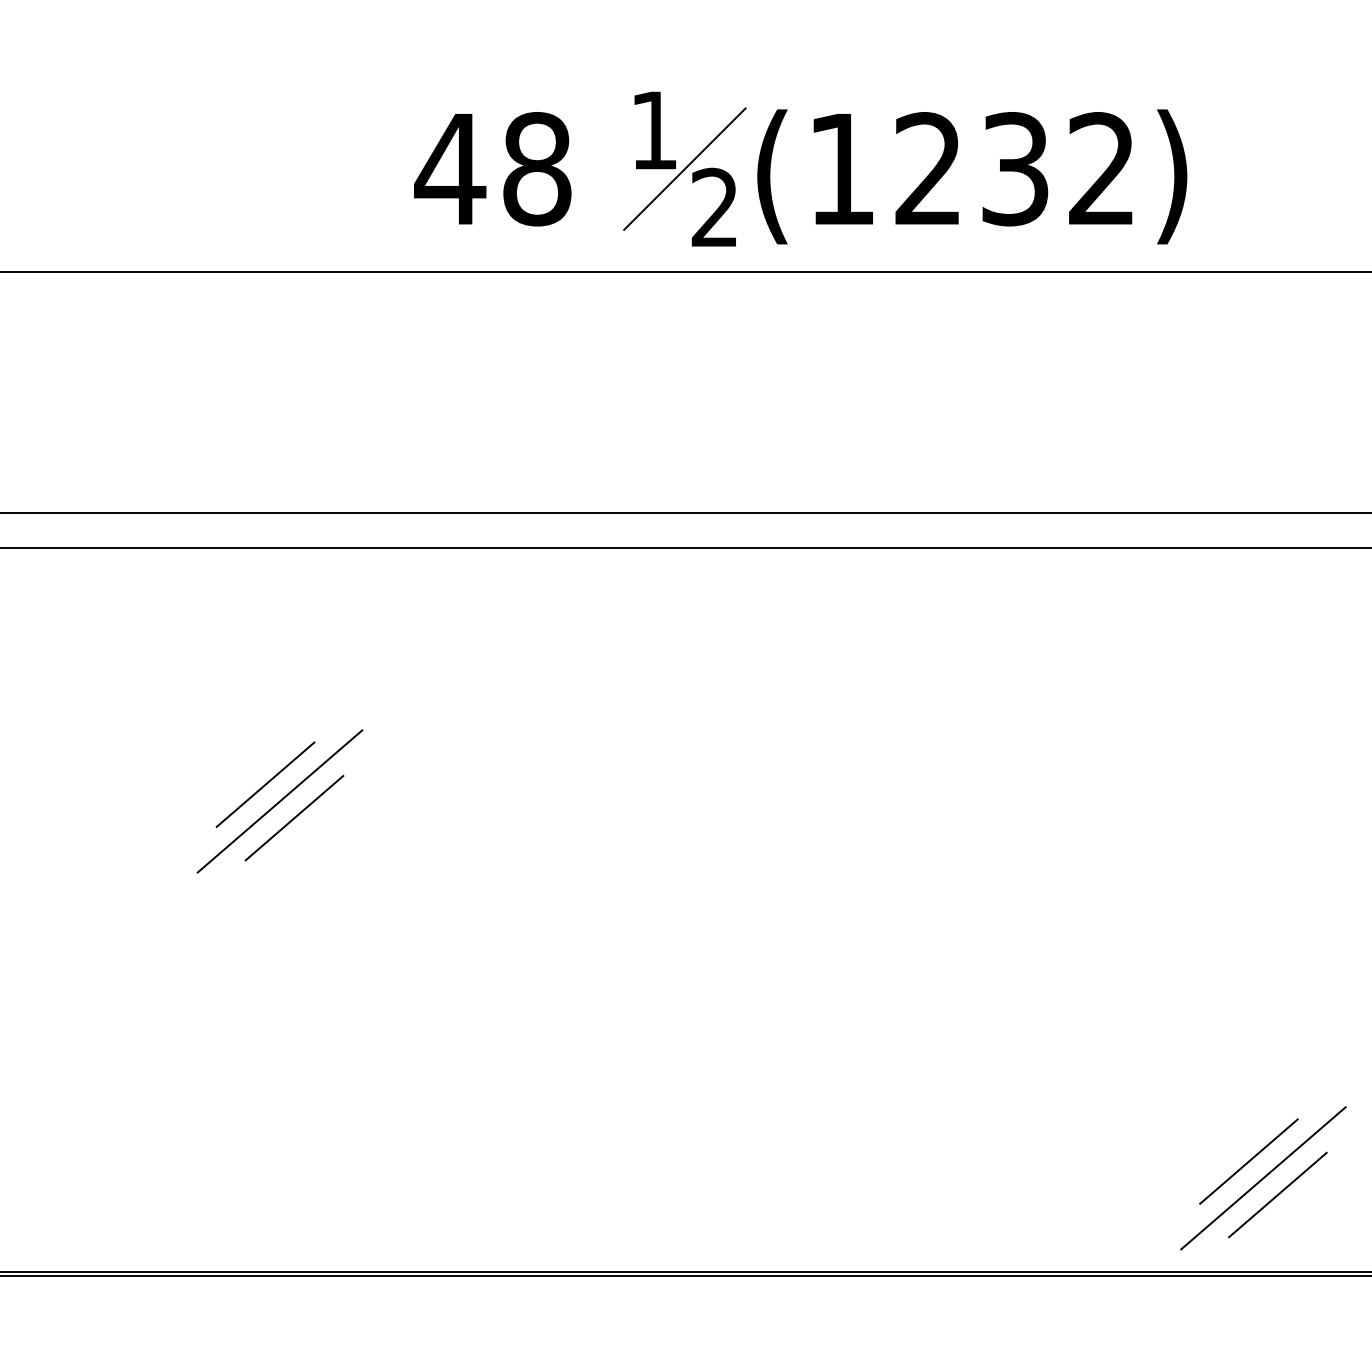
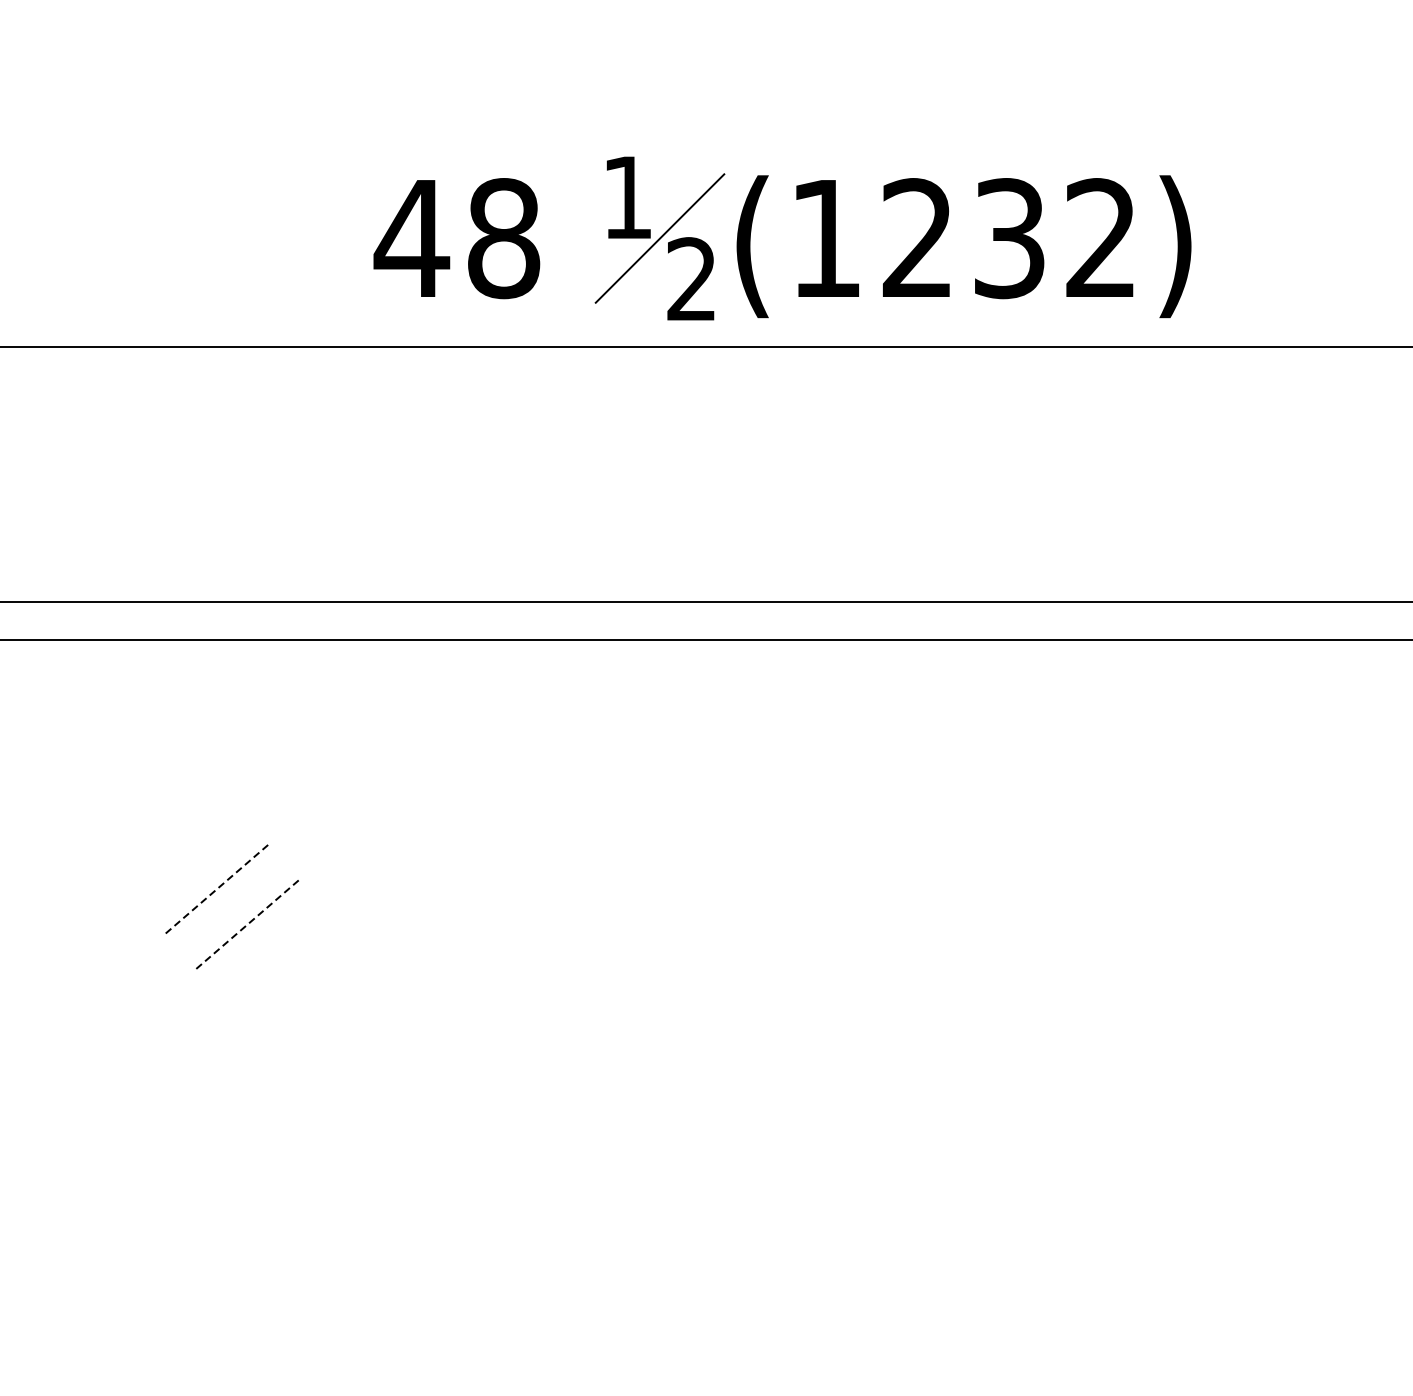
line: (265, 785) -> (216, 890), solid -> dashed
line: (279, 801) -> (231, 907), removed
line: (294, 818) -> (247, 925), solid -> dashed
line: (1248, 1161) -> (1256, 1288), removed
line: (1263, 1178) -> (1272, 1306), removed
line: (1277, 1194) -> (1286, 1323), removed

